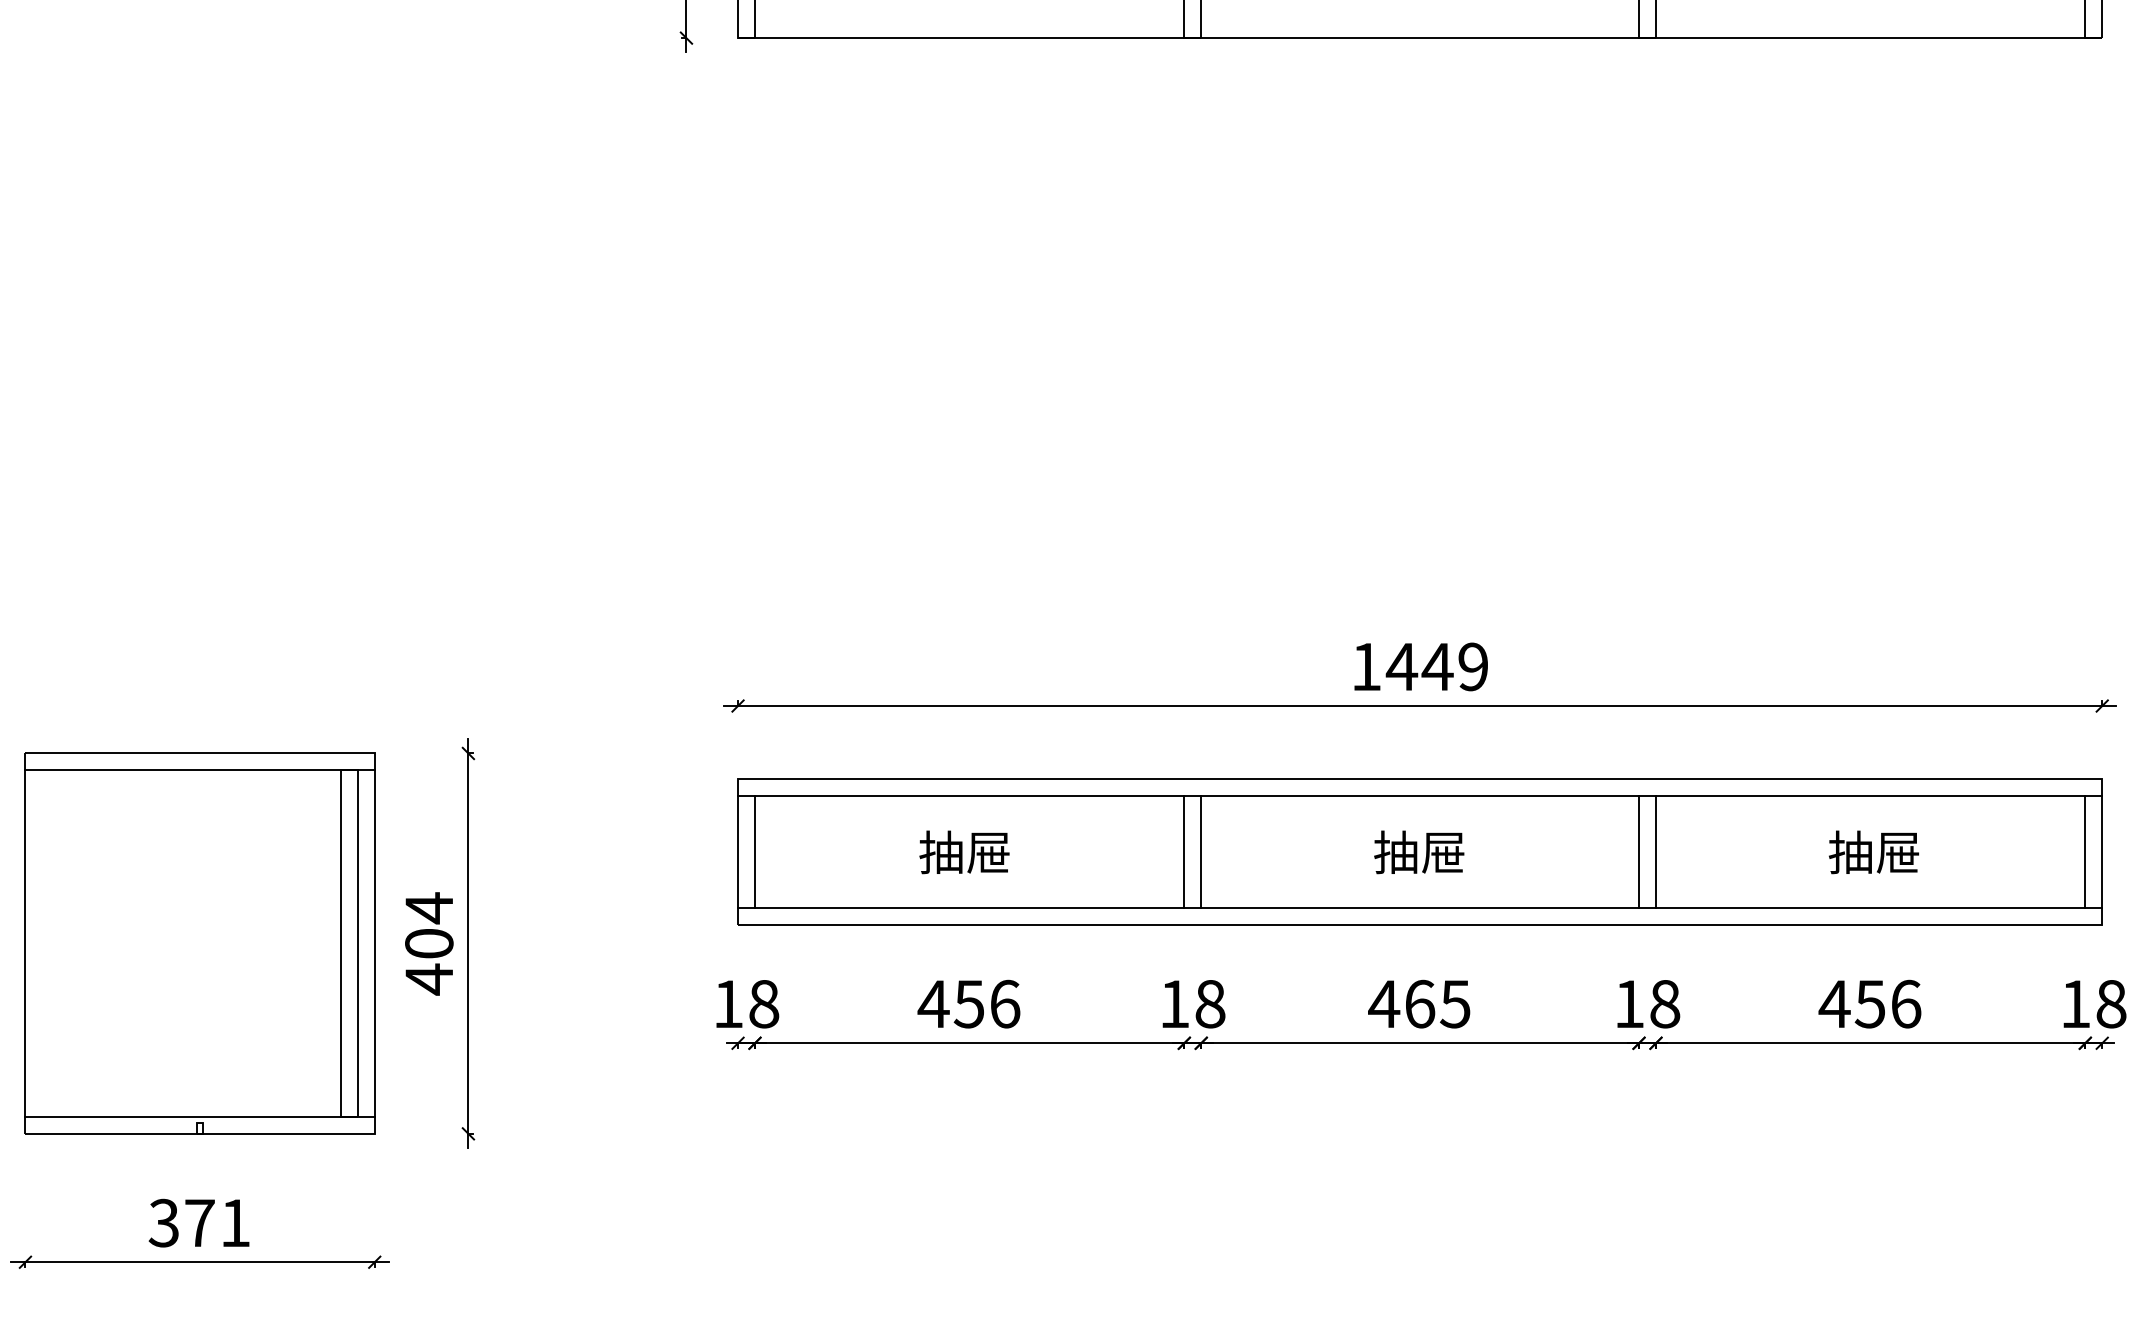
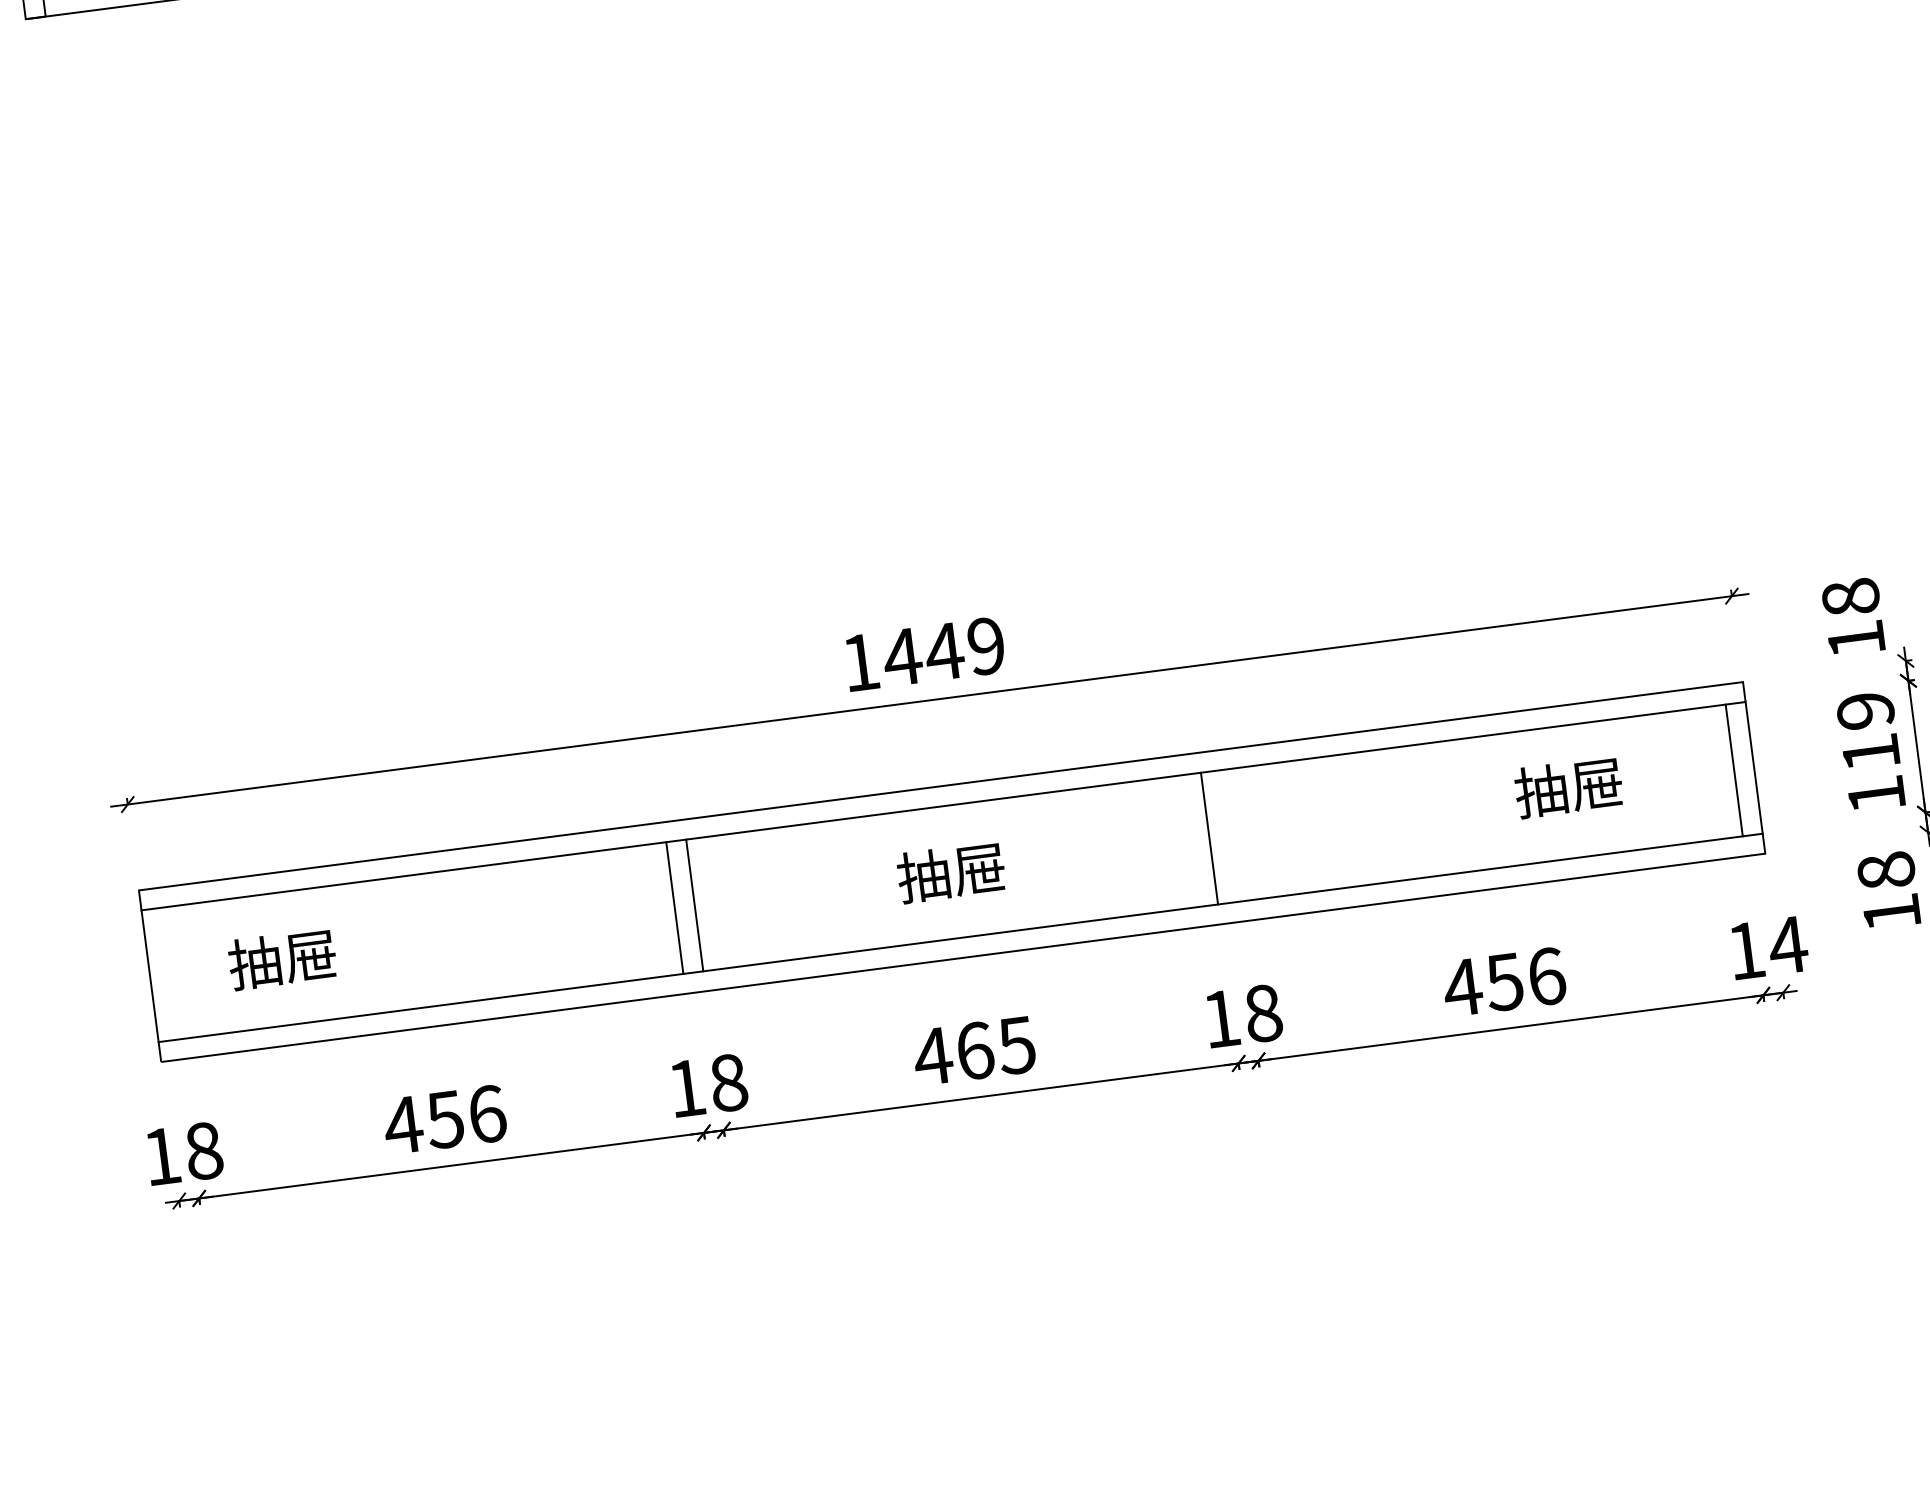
line: (755, 852) -> (170, 974), removed
text: (964, 852) -> (282, 959), moved
line: (1656, 852) -> (1230, 836), removed
text: (1873, 852) -> (1568, 787), moved
text: (2111, 1004) -> (1788, 945), 18 -> 14

